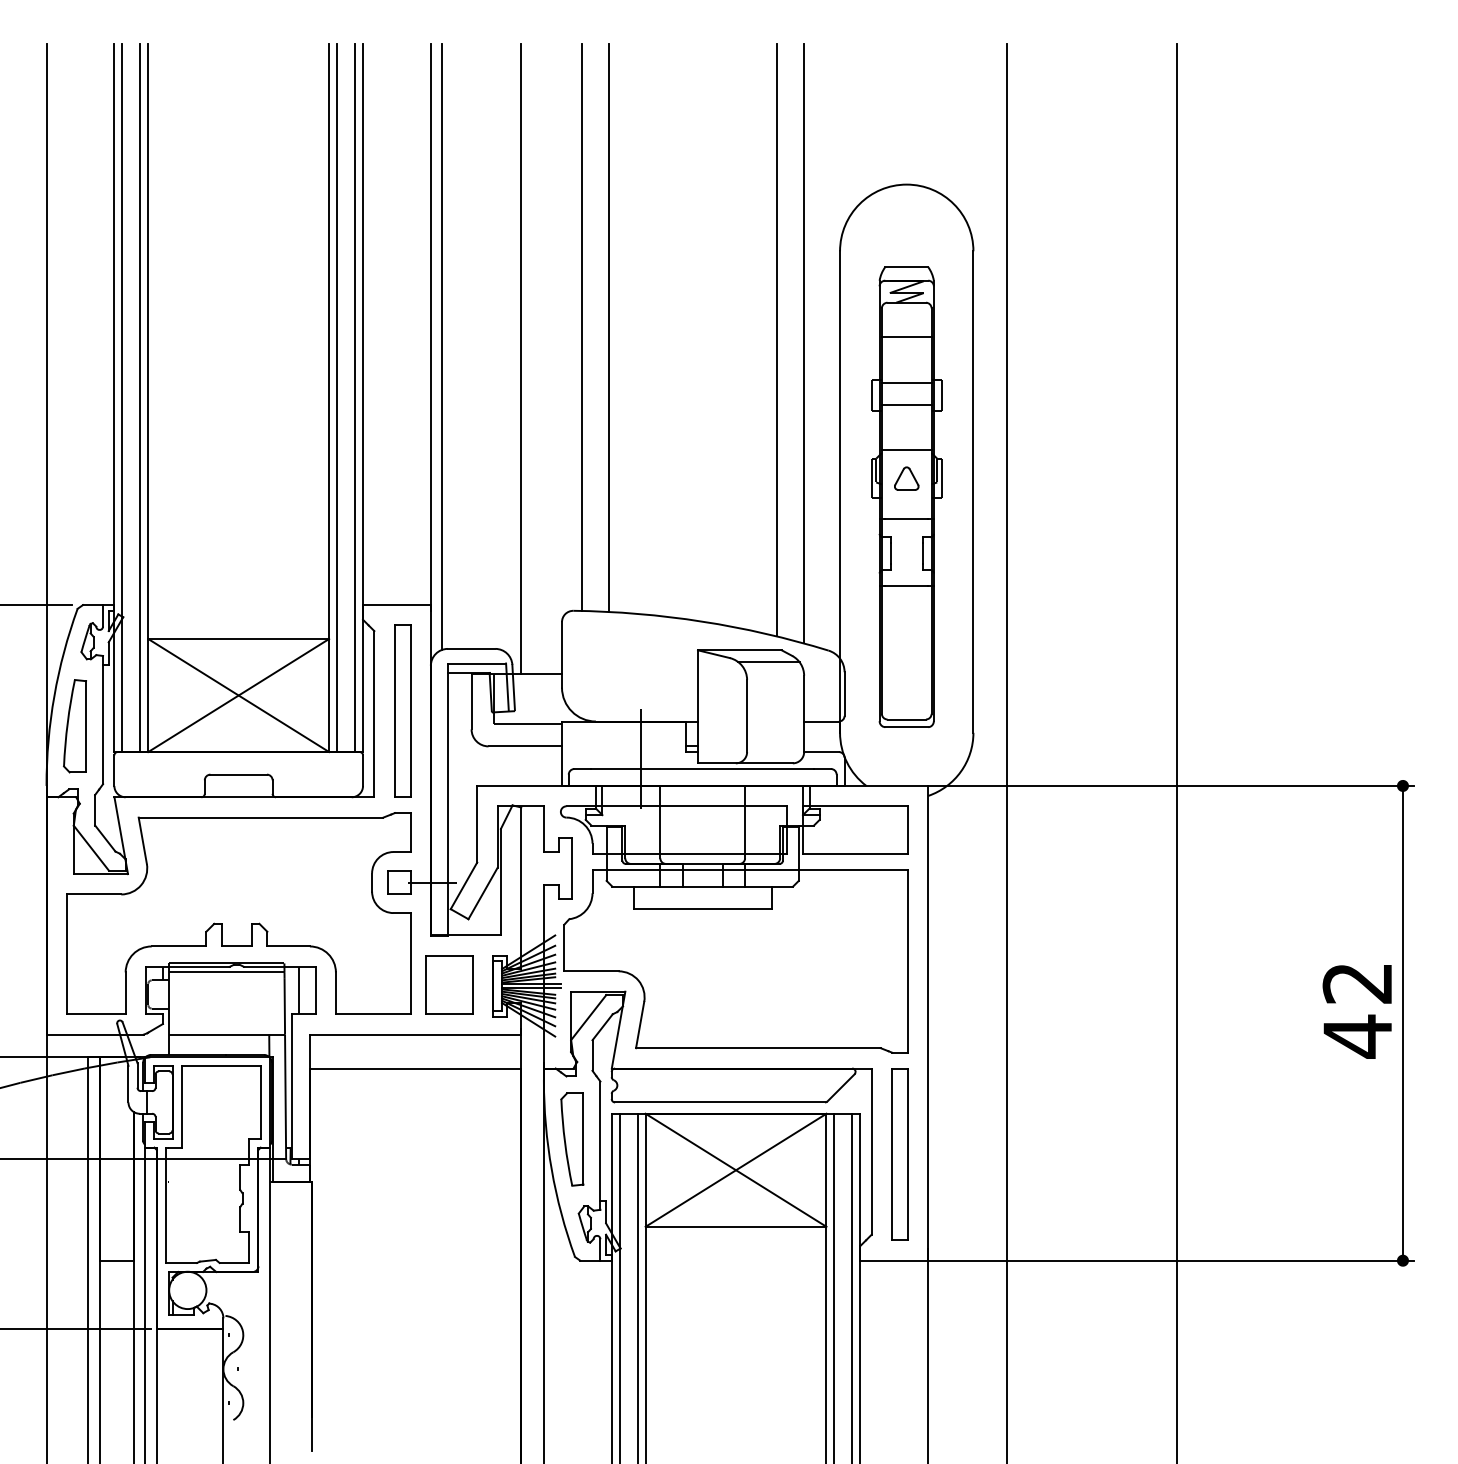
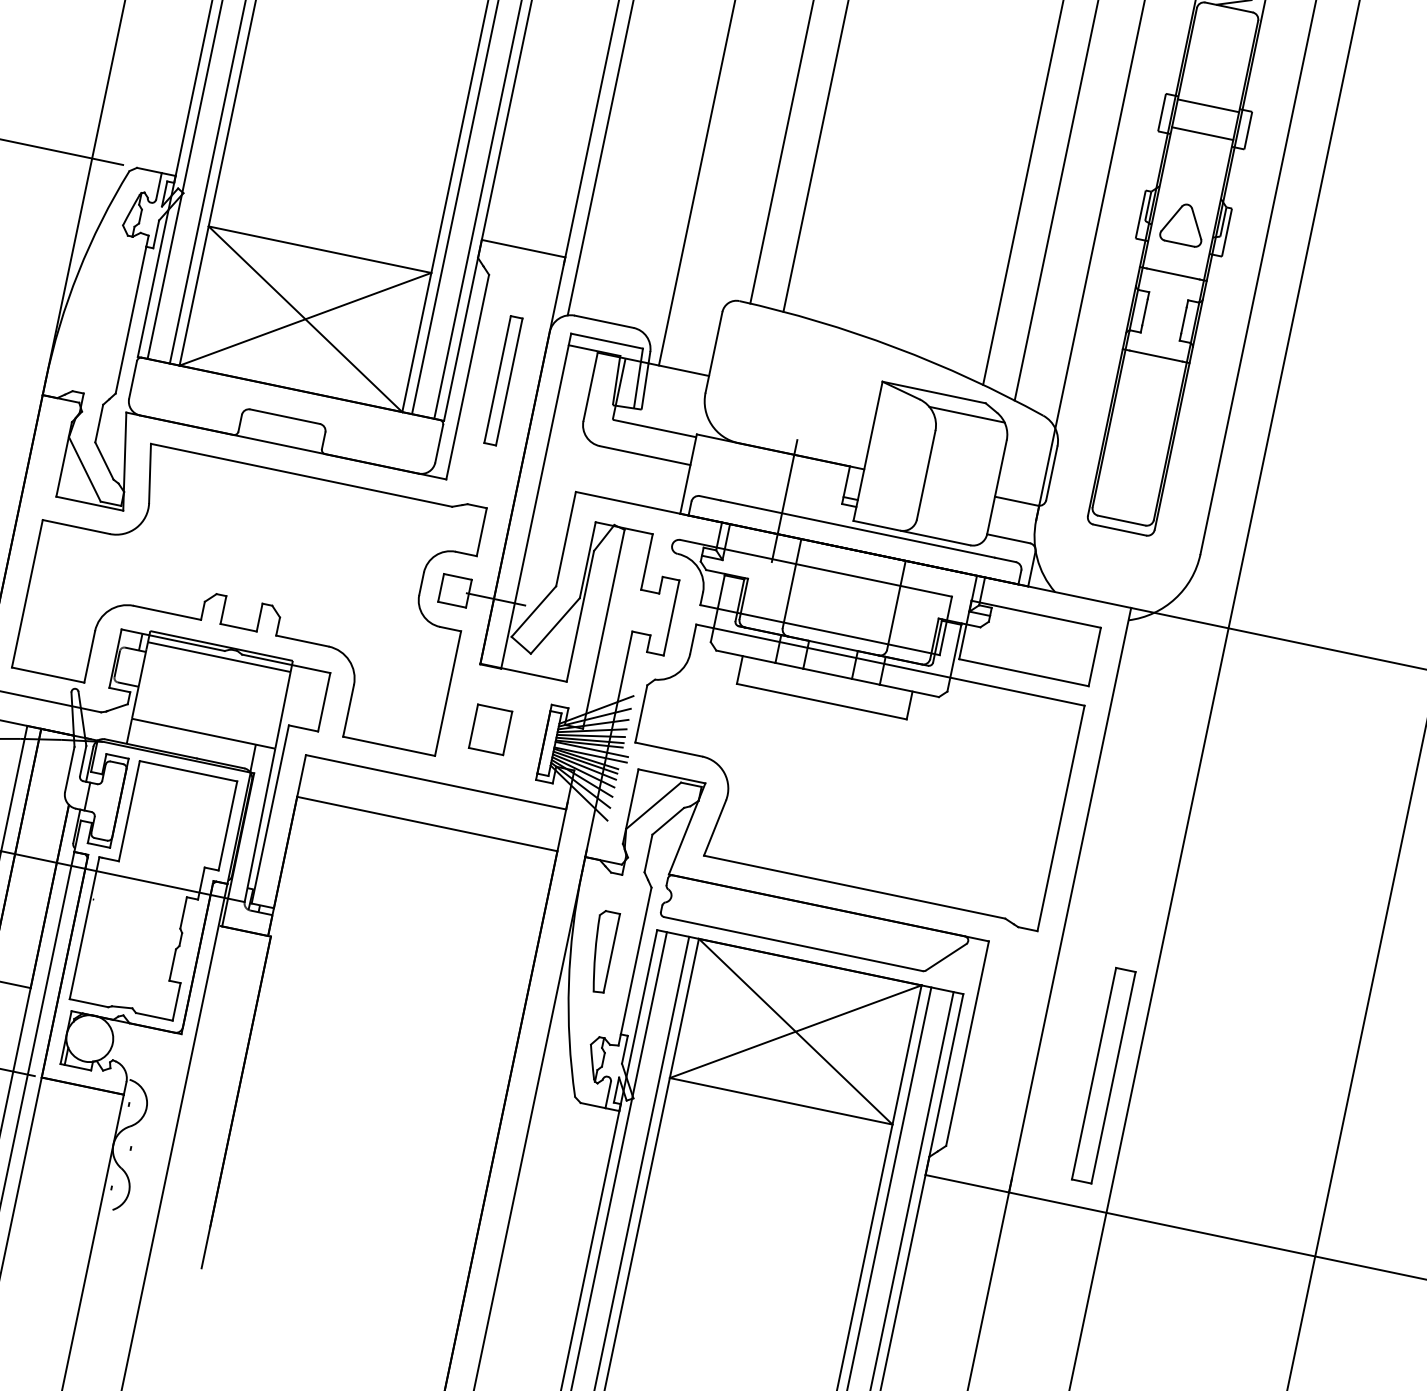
line: (906, 337) -> (1219, 50), removed
line: (906, 450) -> (1190, 189), removed
part: (906, 478) -> (1183, 223), size x1.4
part: (402, 710) -> (503, 379), size x0.6
part: (74, 726) -> (95, 315), removed
part: (449, 984) -> (490, 729), size x0.6
line: (298, 990) -> (303, 697), removed
part: (572, 1139) -> (602, 951), size x0.7
part: (899, 1154) -> (1103, 1075), moved

